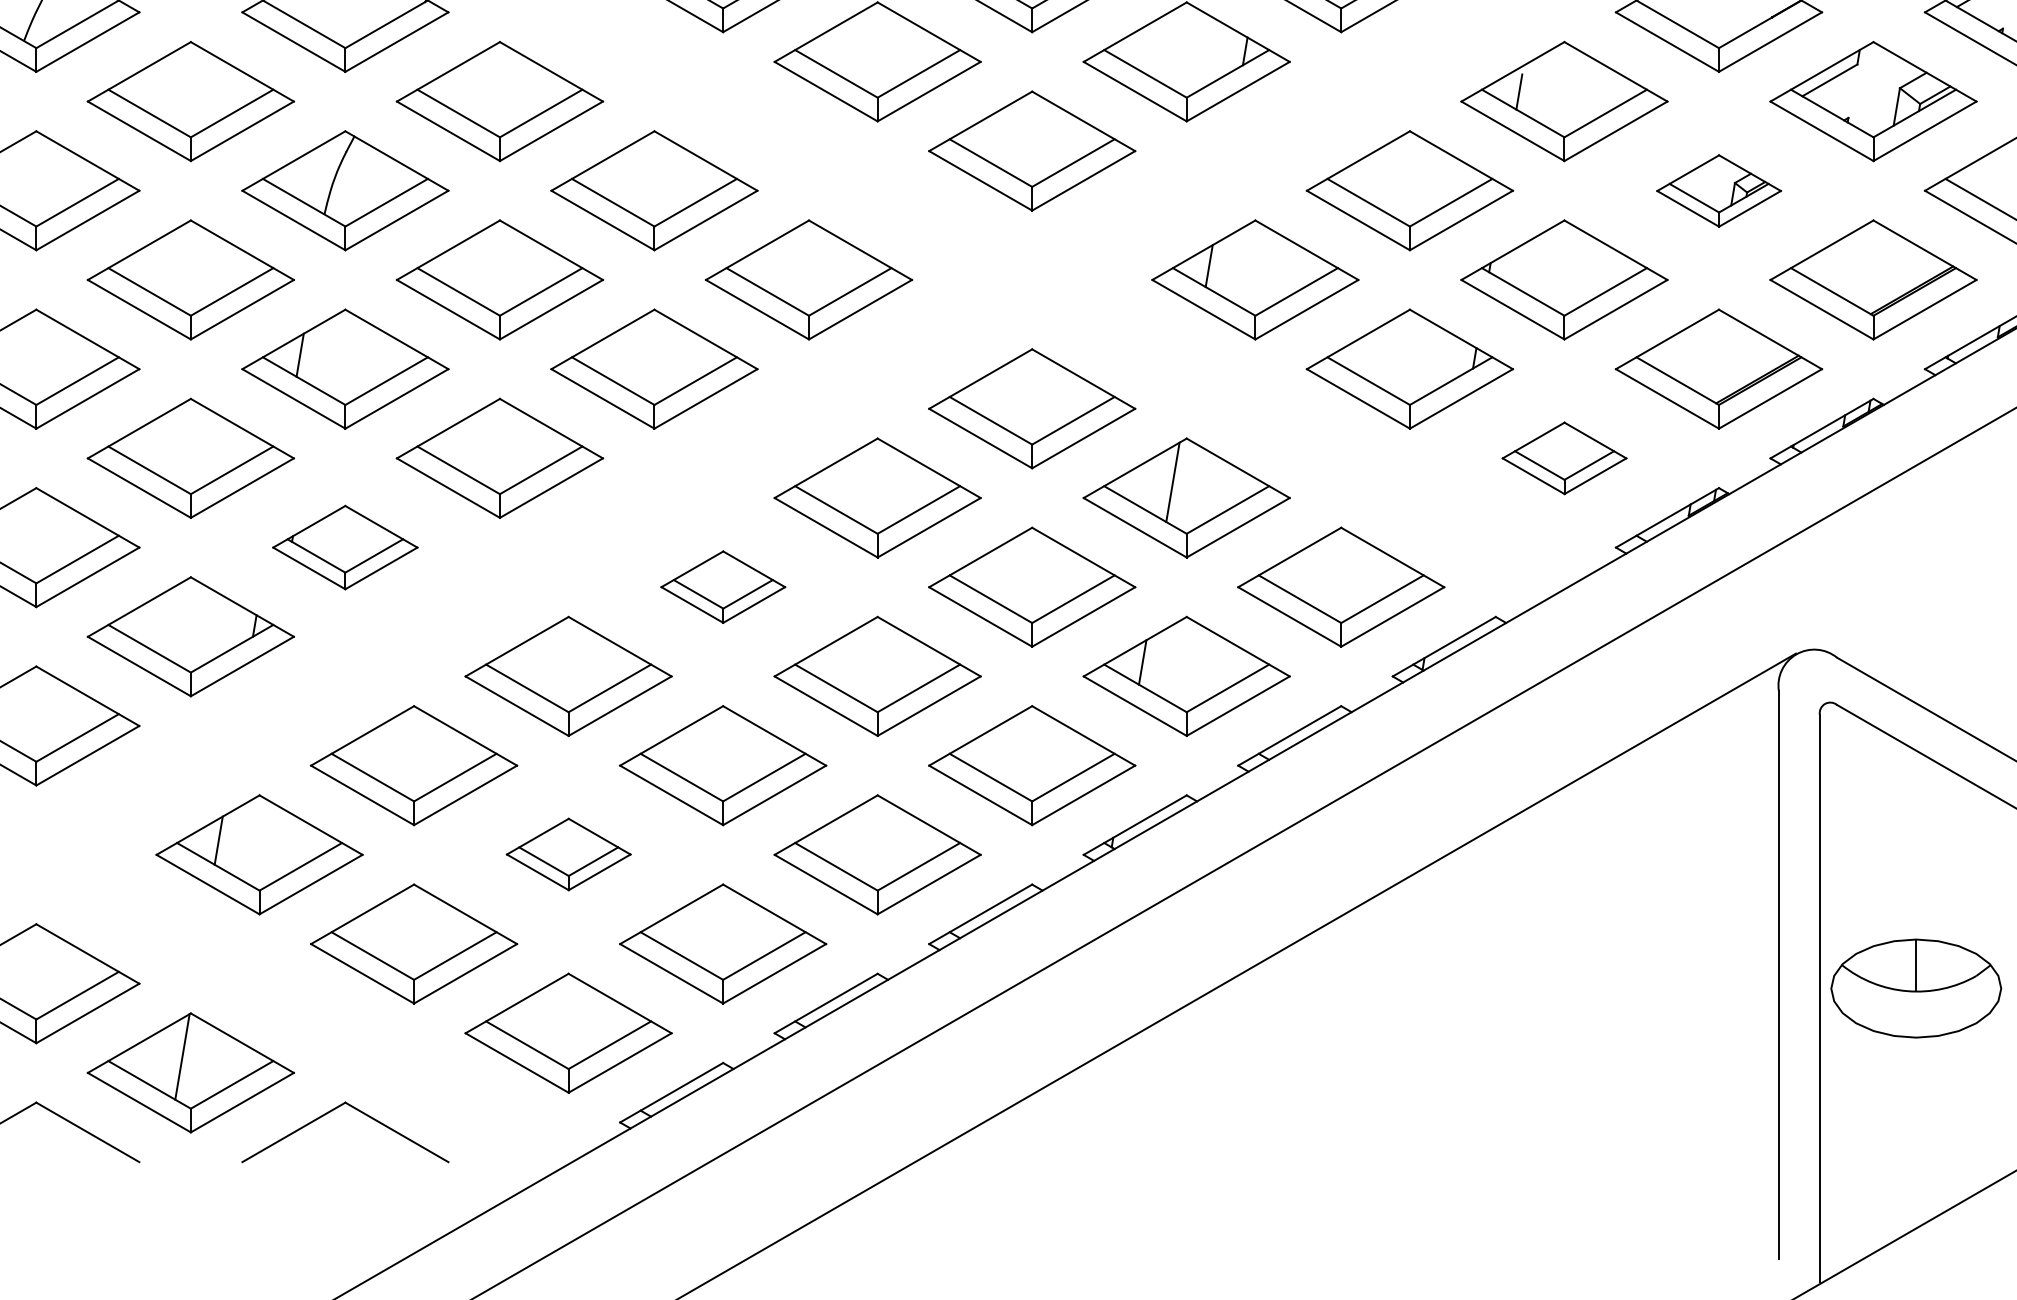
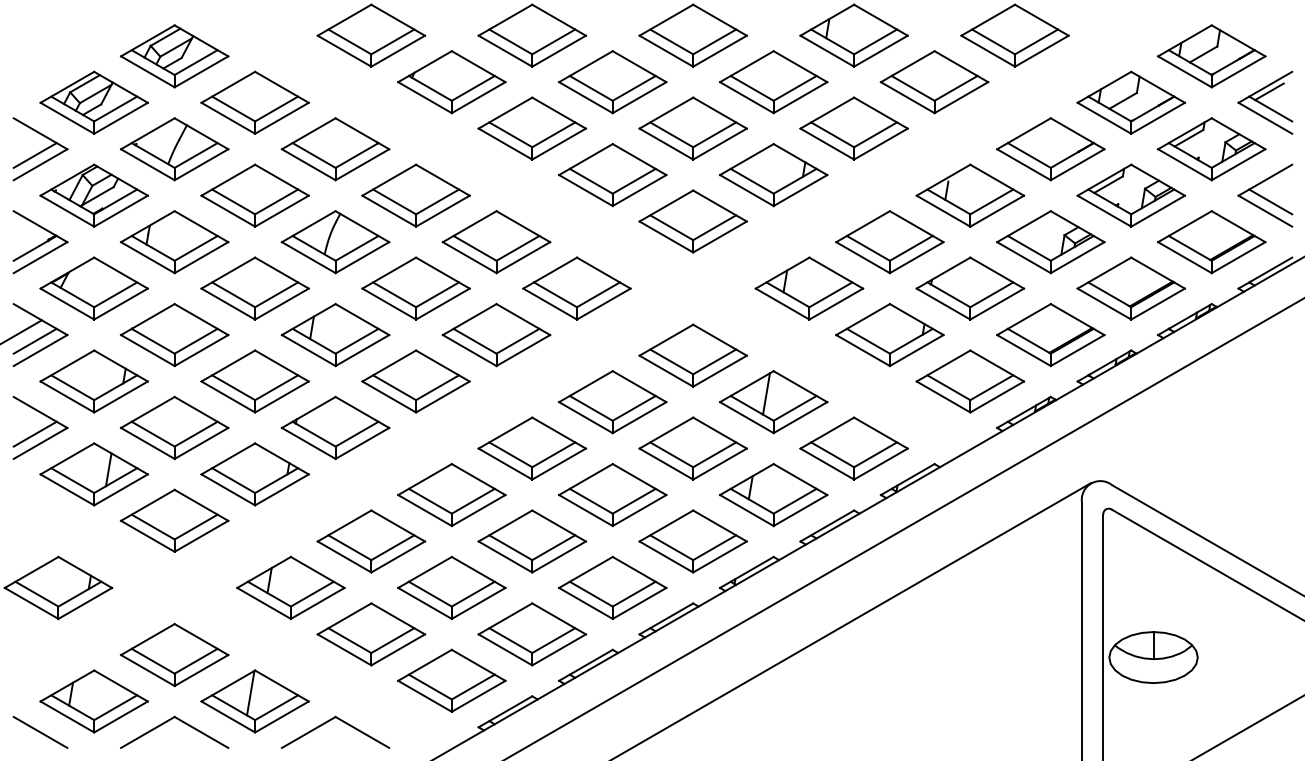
part: (1718, 191) -> (1050, 242), size x1.67
part: (1564, 458) -> (970, 381), size x1.67
part: (345, 546) -> (335, 427), size x1.43
part: (723, 587) -> (532, 448), size x1.67
part: (567, 853) -> (451, 587), size x1.67

